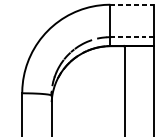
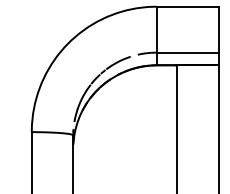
line: (132, 4) -> (188, 6), dashed -> solid
line: (132, 37) -> (187, 52), dashed -> solid

